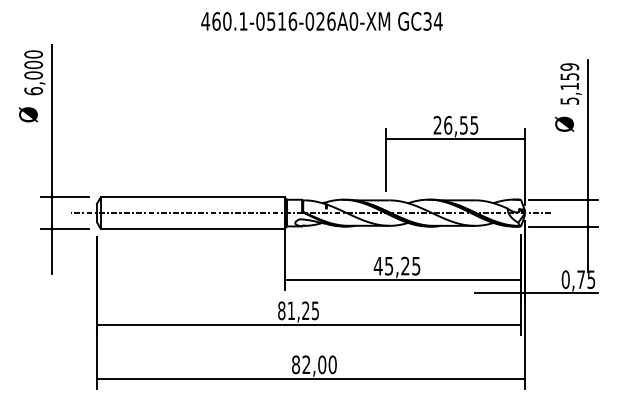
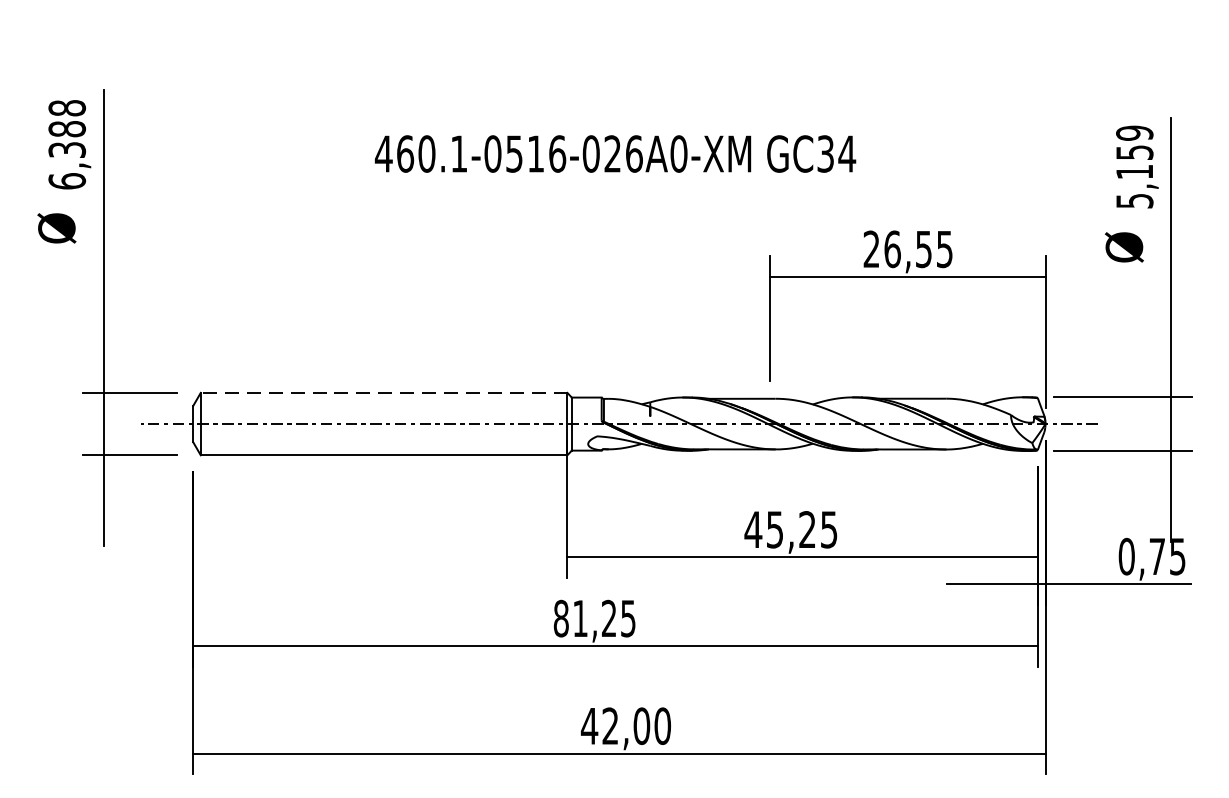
text: (321, 21) -> (614, 154), moved
text: (33, 64) -> (66, 128), 6,000 -> 6,388
line: (192, 197) -> (383, 393), solid -> dashed
text: (295, 364) -> (588, 725), 82,00 -> 42,00

